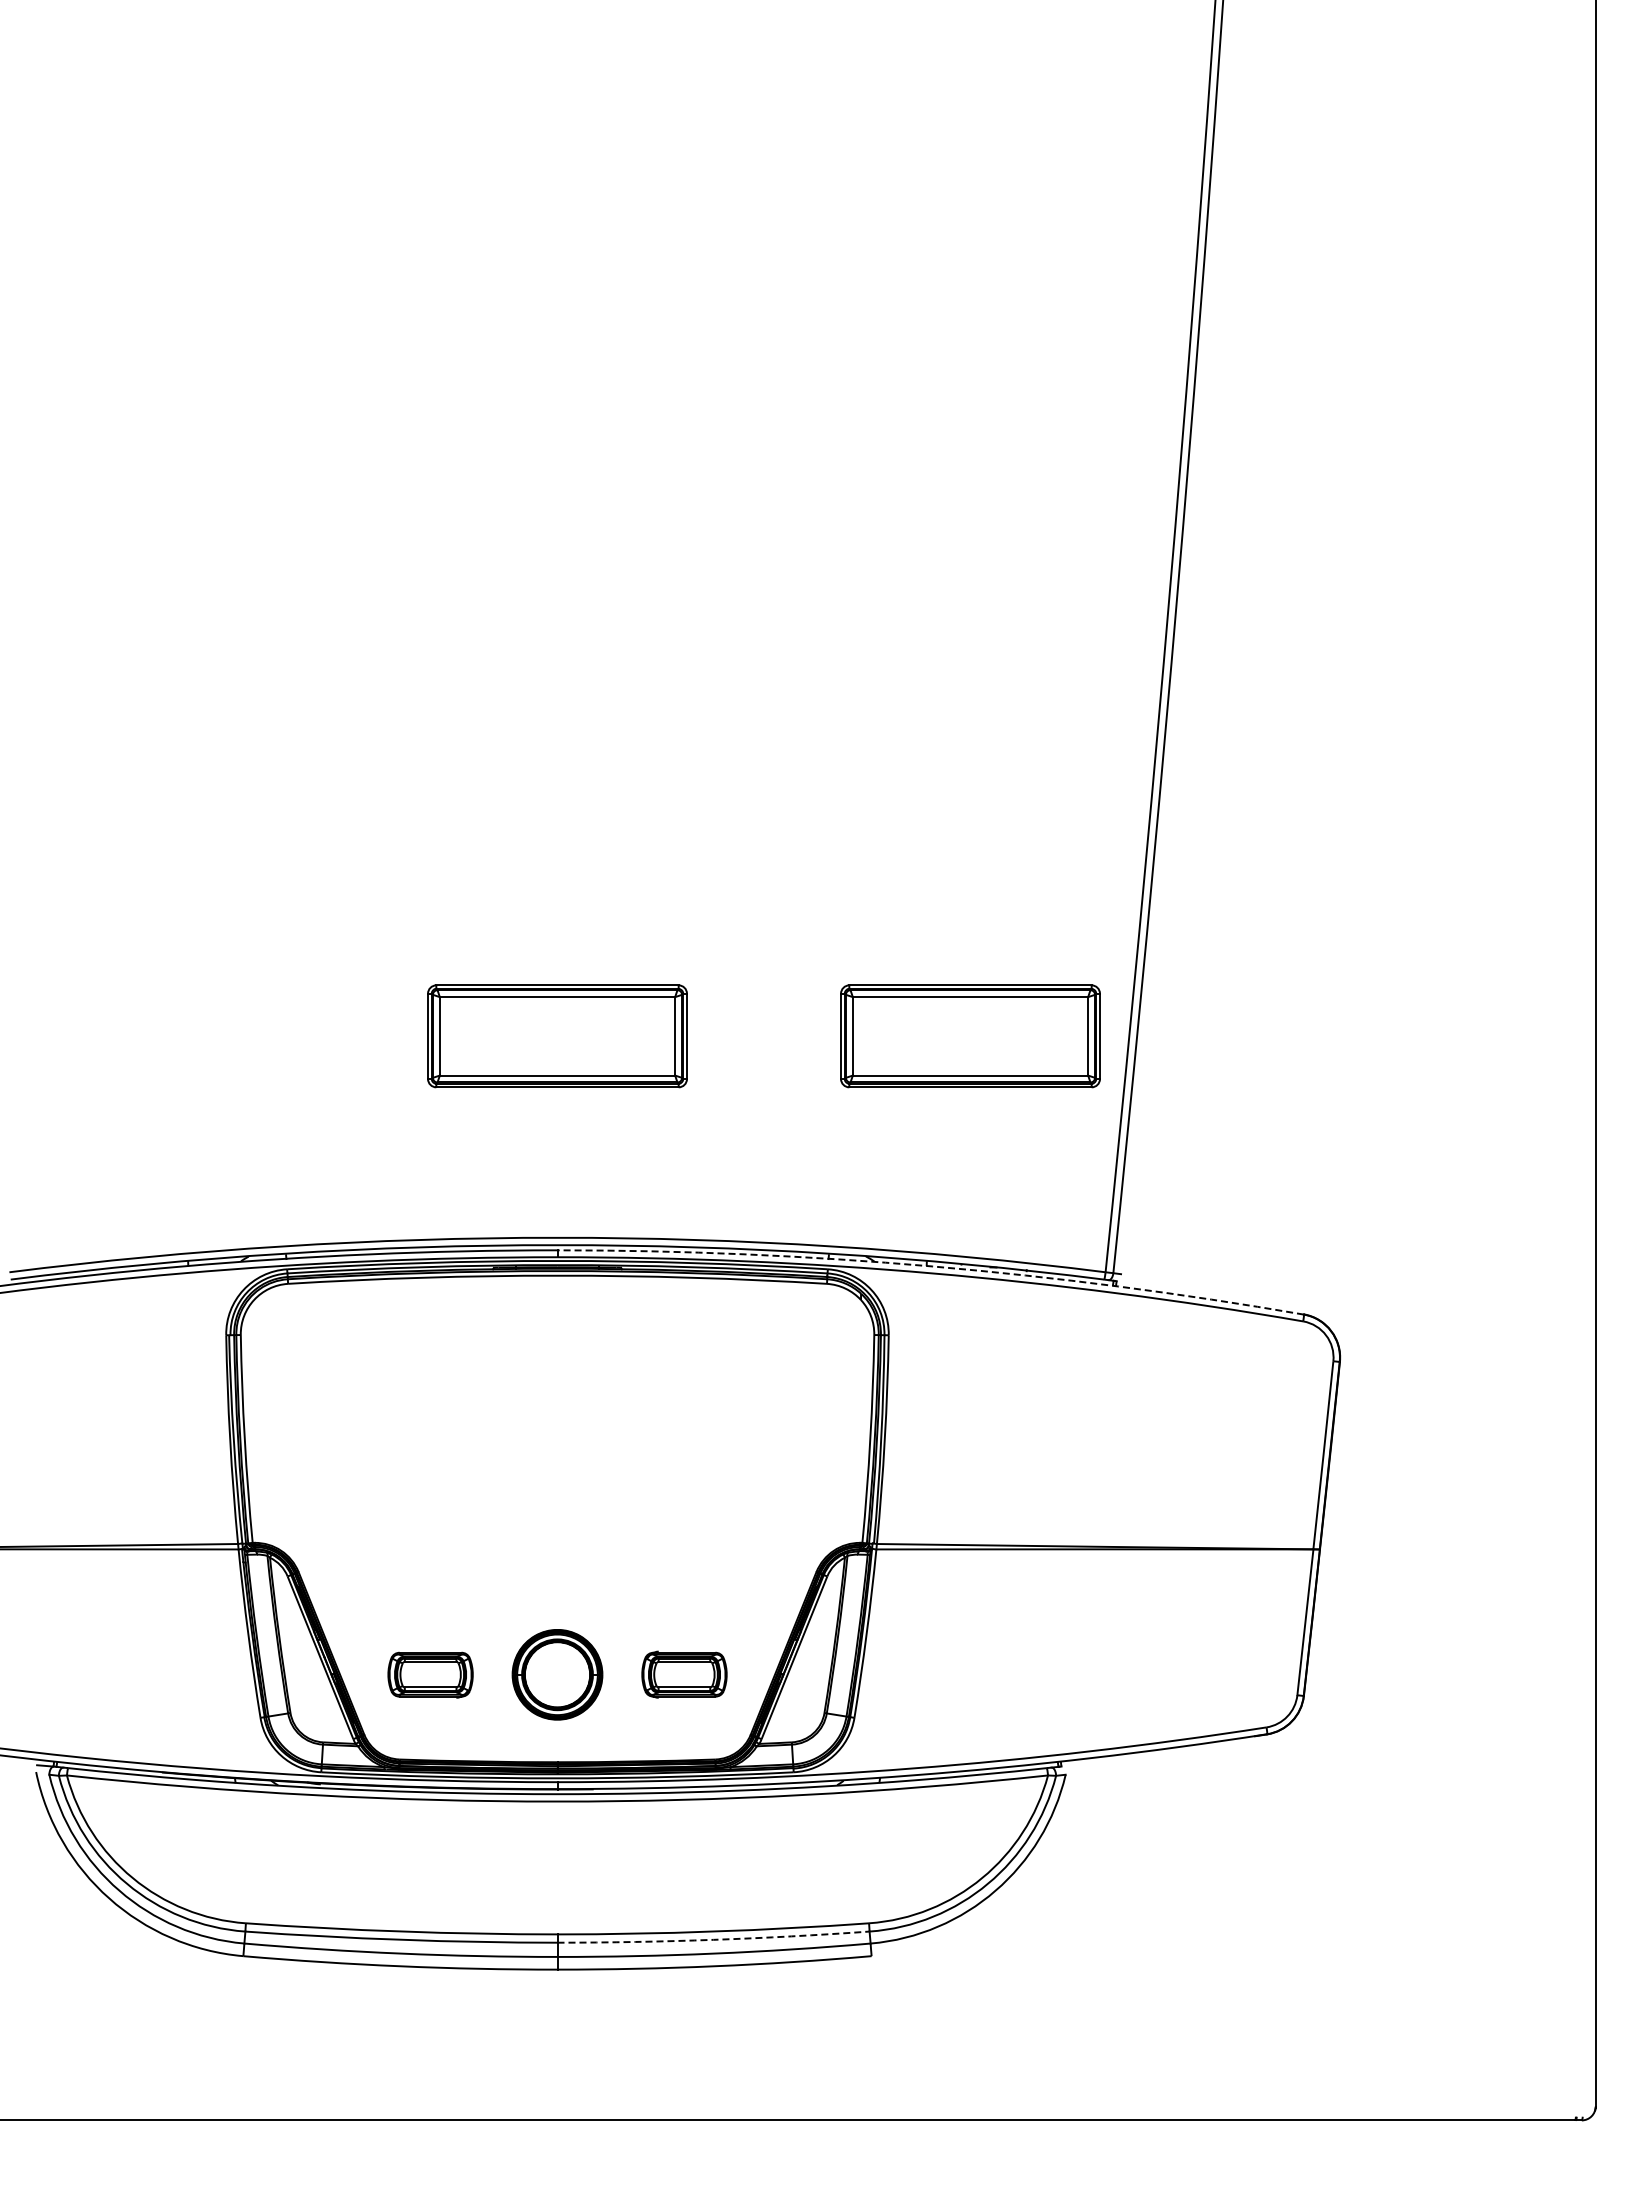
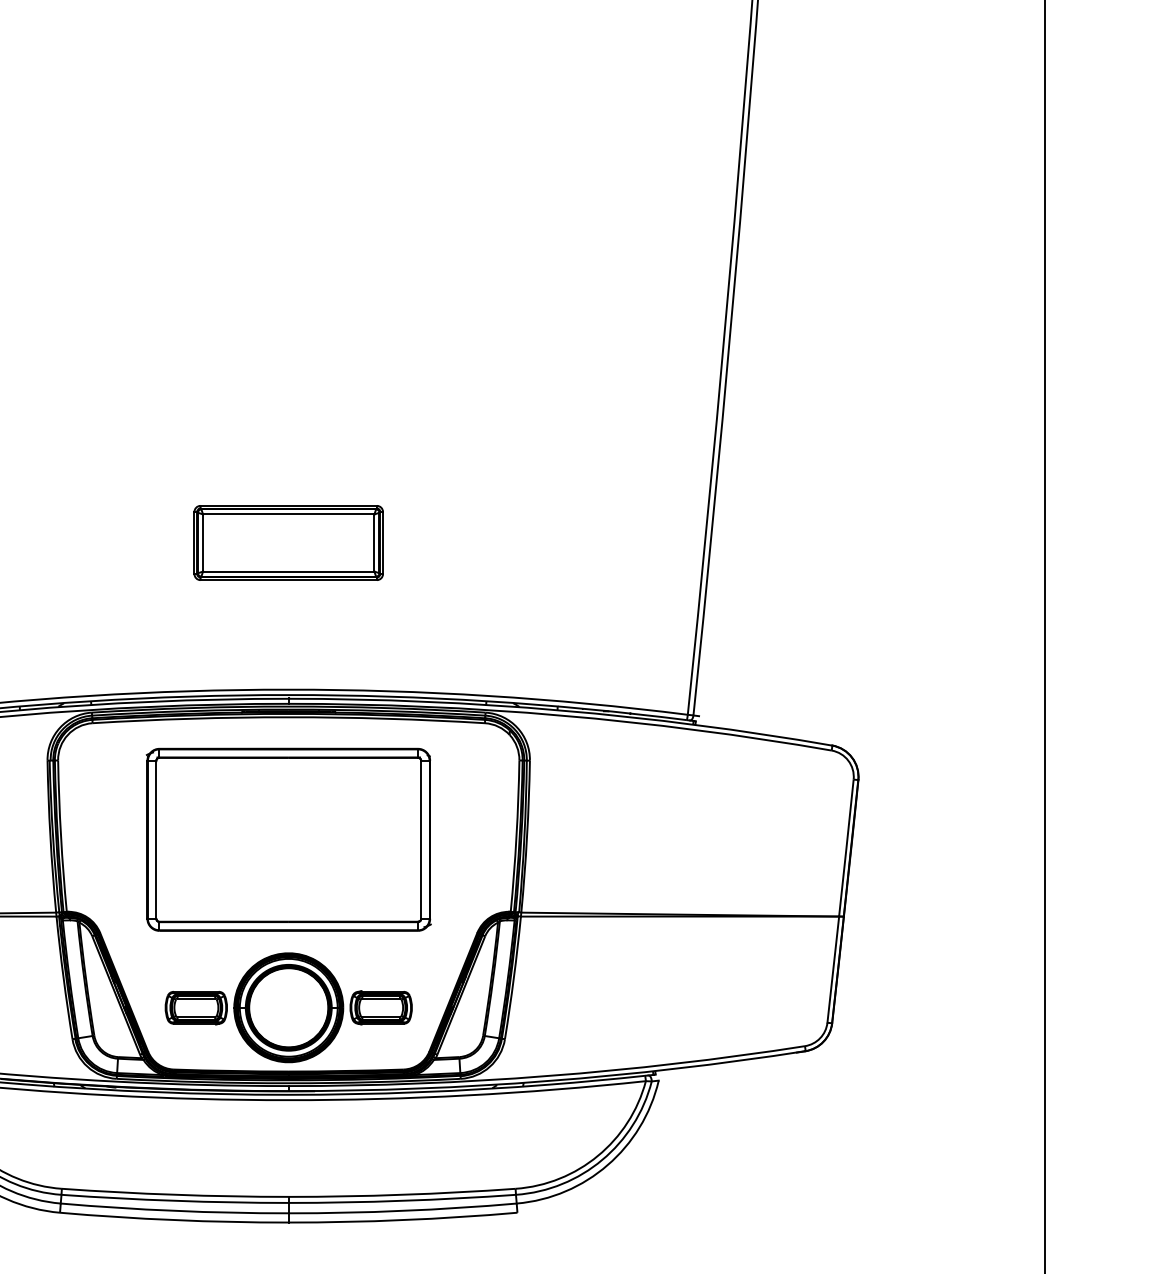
part: (970, 1036) -> (589, 543), removed
arc: (932, 1266) -> (561, 710), dashed -> solid
part: (557, 1443) -> (288, 839), added
part: (557, 1674) -> (288, 1007), size x1.67
arc: (713, 1939) -> (402, 1200), dashed -> solid

